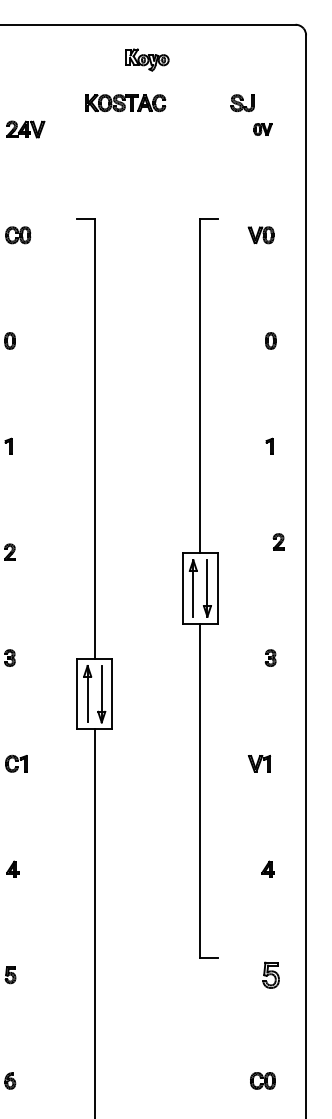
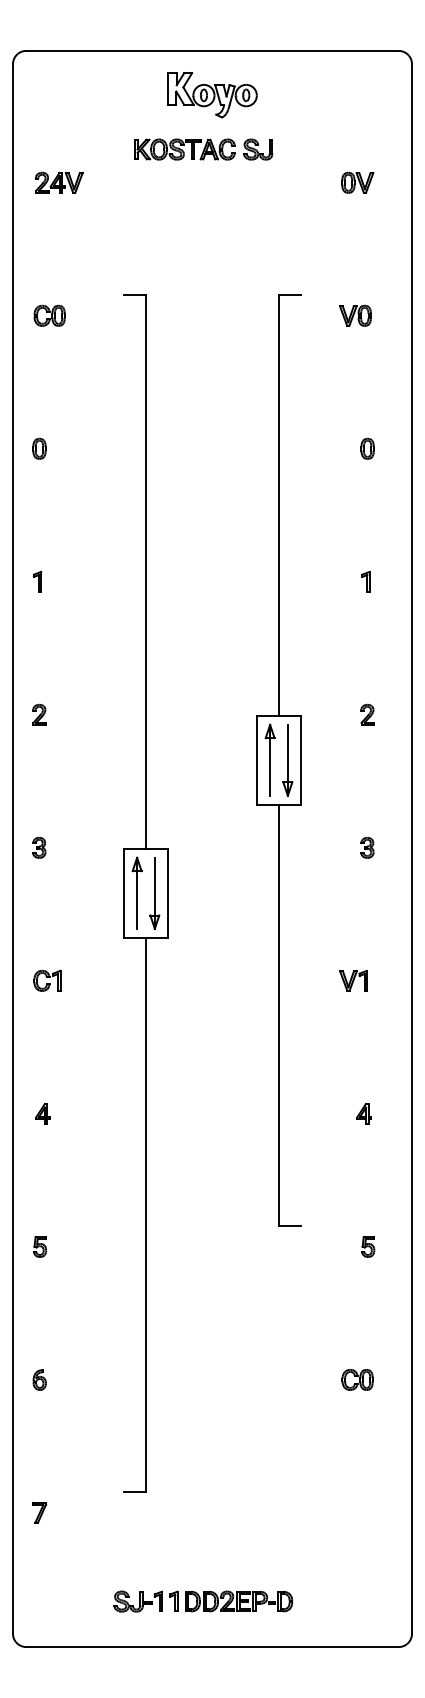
part: (147, 60) -> (212, 95), size x1.67
part: (242, 103) -> (258, 149), moved
part: (262, 129) -> (357, 182), size x1.43
part: (278, 541) -> (367, 714), moved
part: (271, 974) -> (368, 1246), size x0.62

